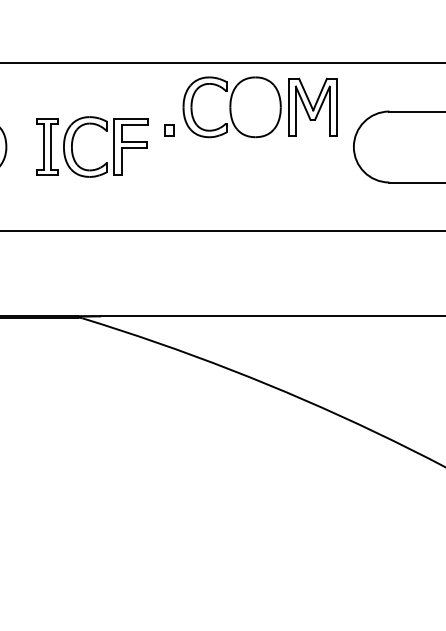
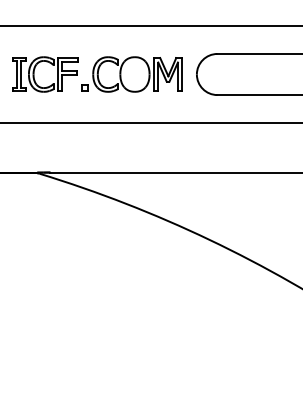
part: (249, 107) -> (131, 74), moved

